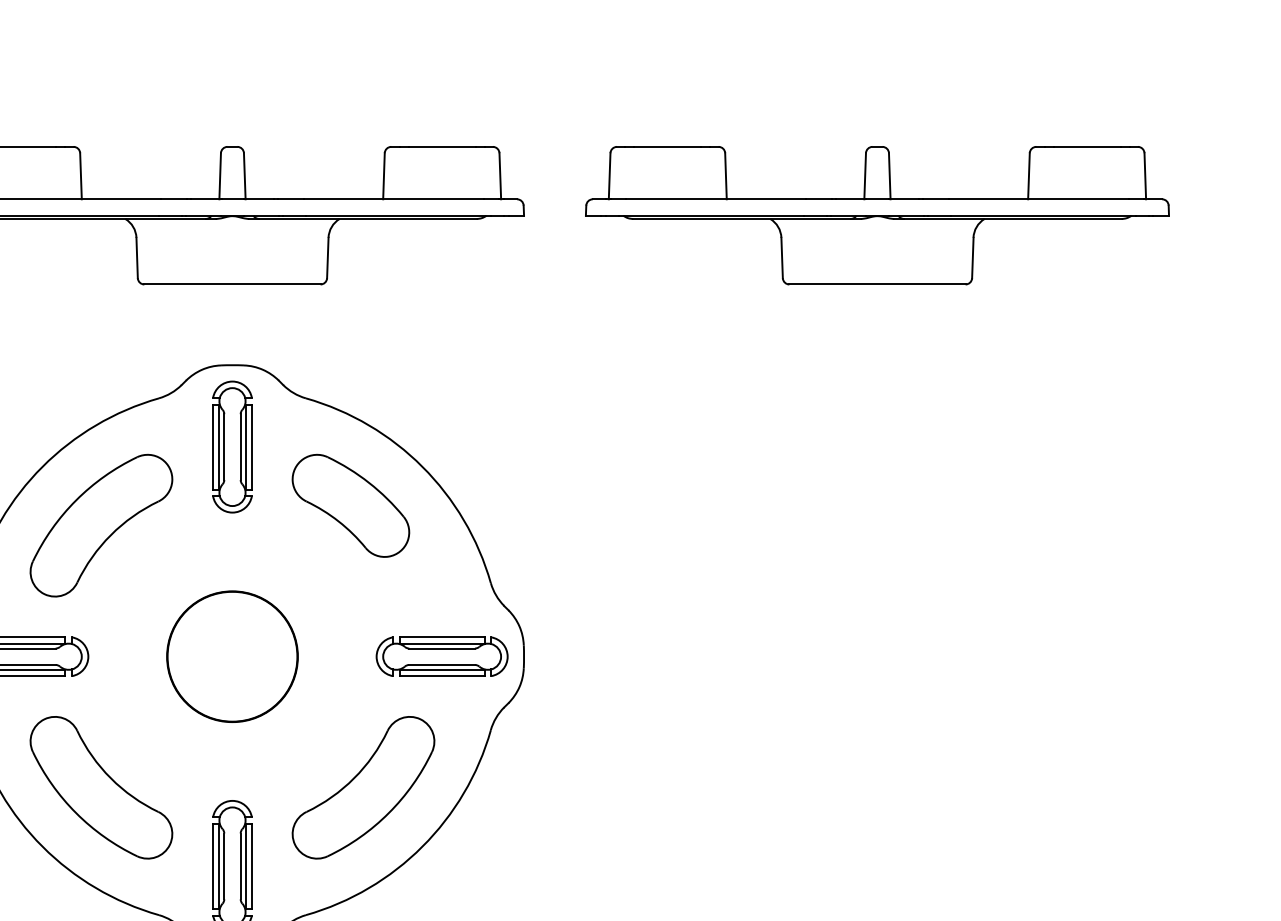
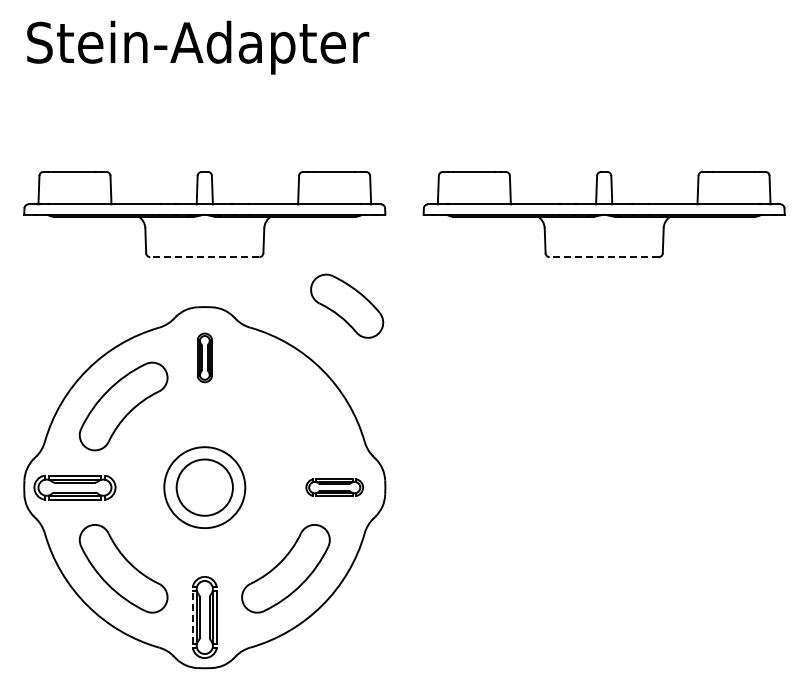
line: (231, 285) -> (204, 257), solid -> dashed
line: (877, 285) -> (604, 257), solid -> dashed
part: (231, 446) -> (204, 357), size x0.6
part: (351, 504) -> (347, 305), moved
circle: (231, 656) -> (204, 487), size x0.7
part: (441, 656) -> (334, 487), size x0.7
line: (212, 866) -> (192, 617), solid -> dashed

